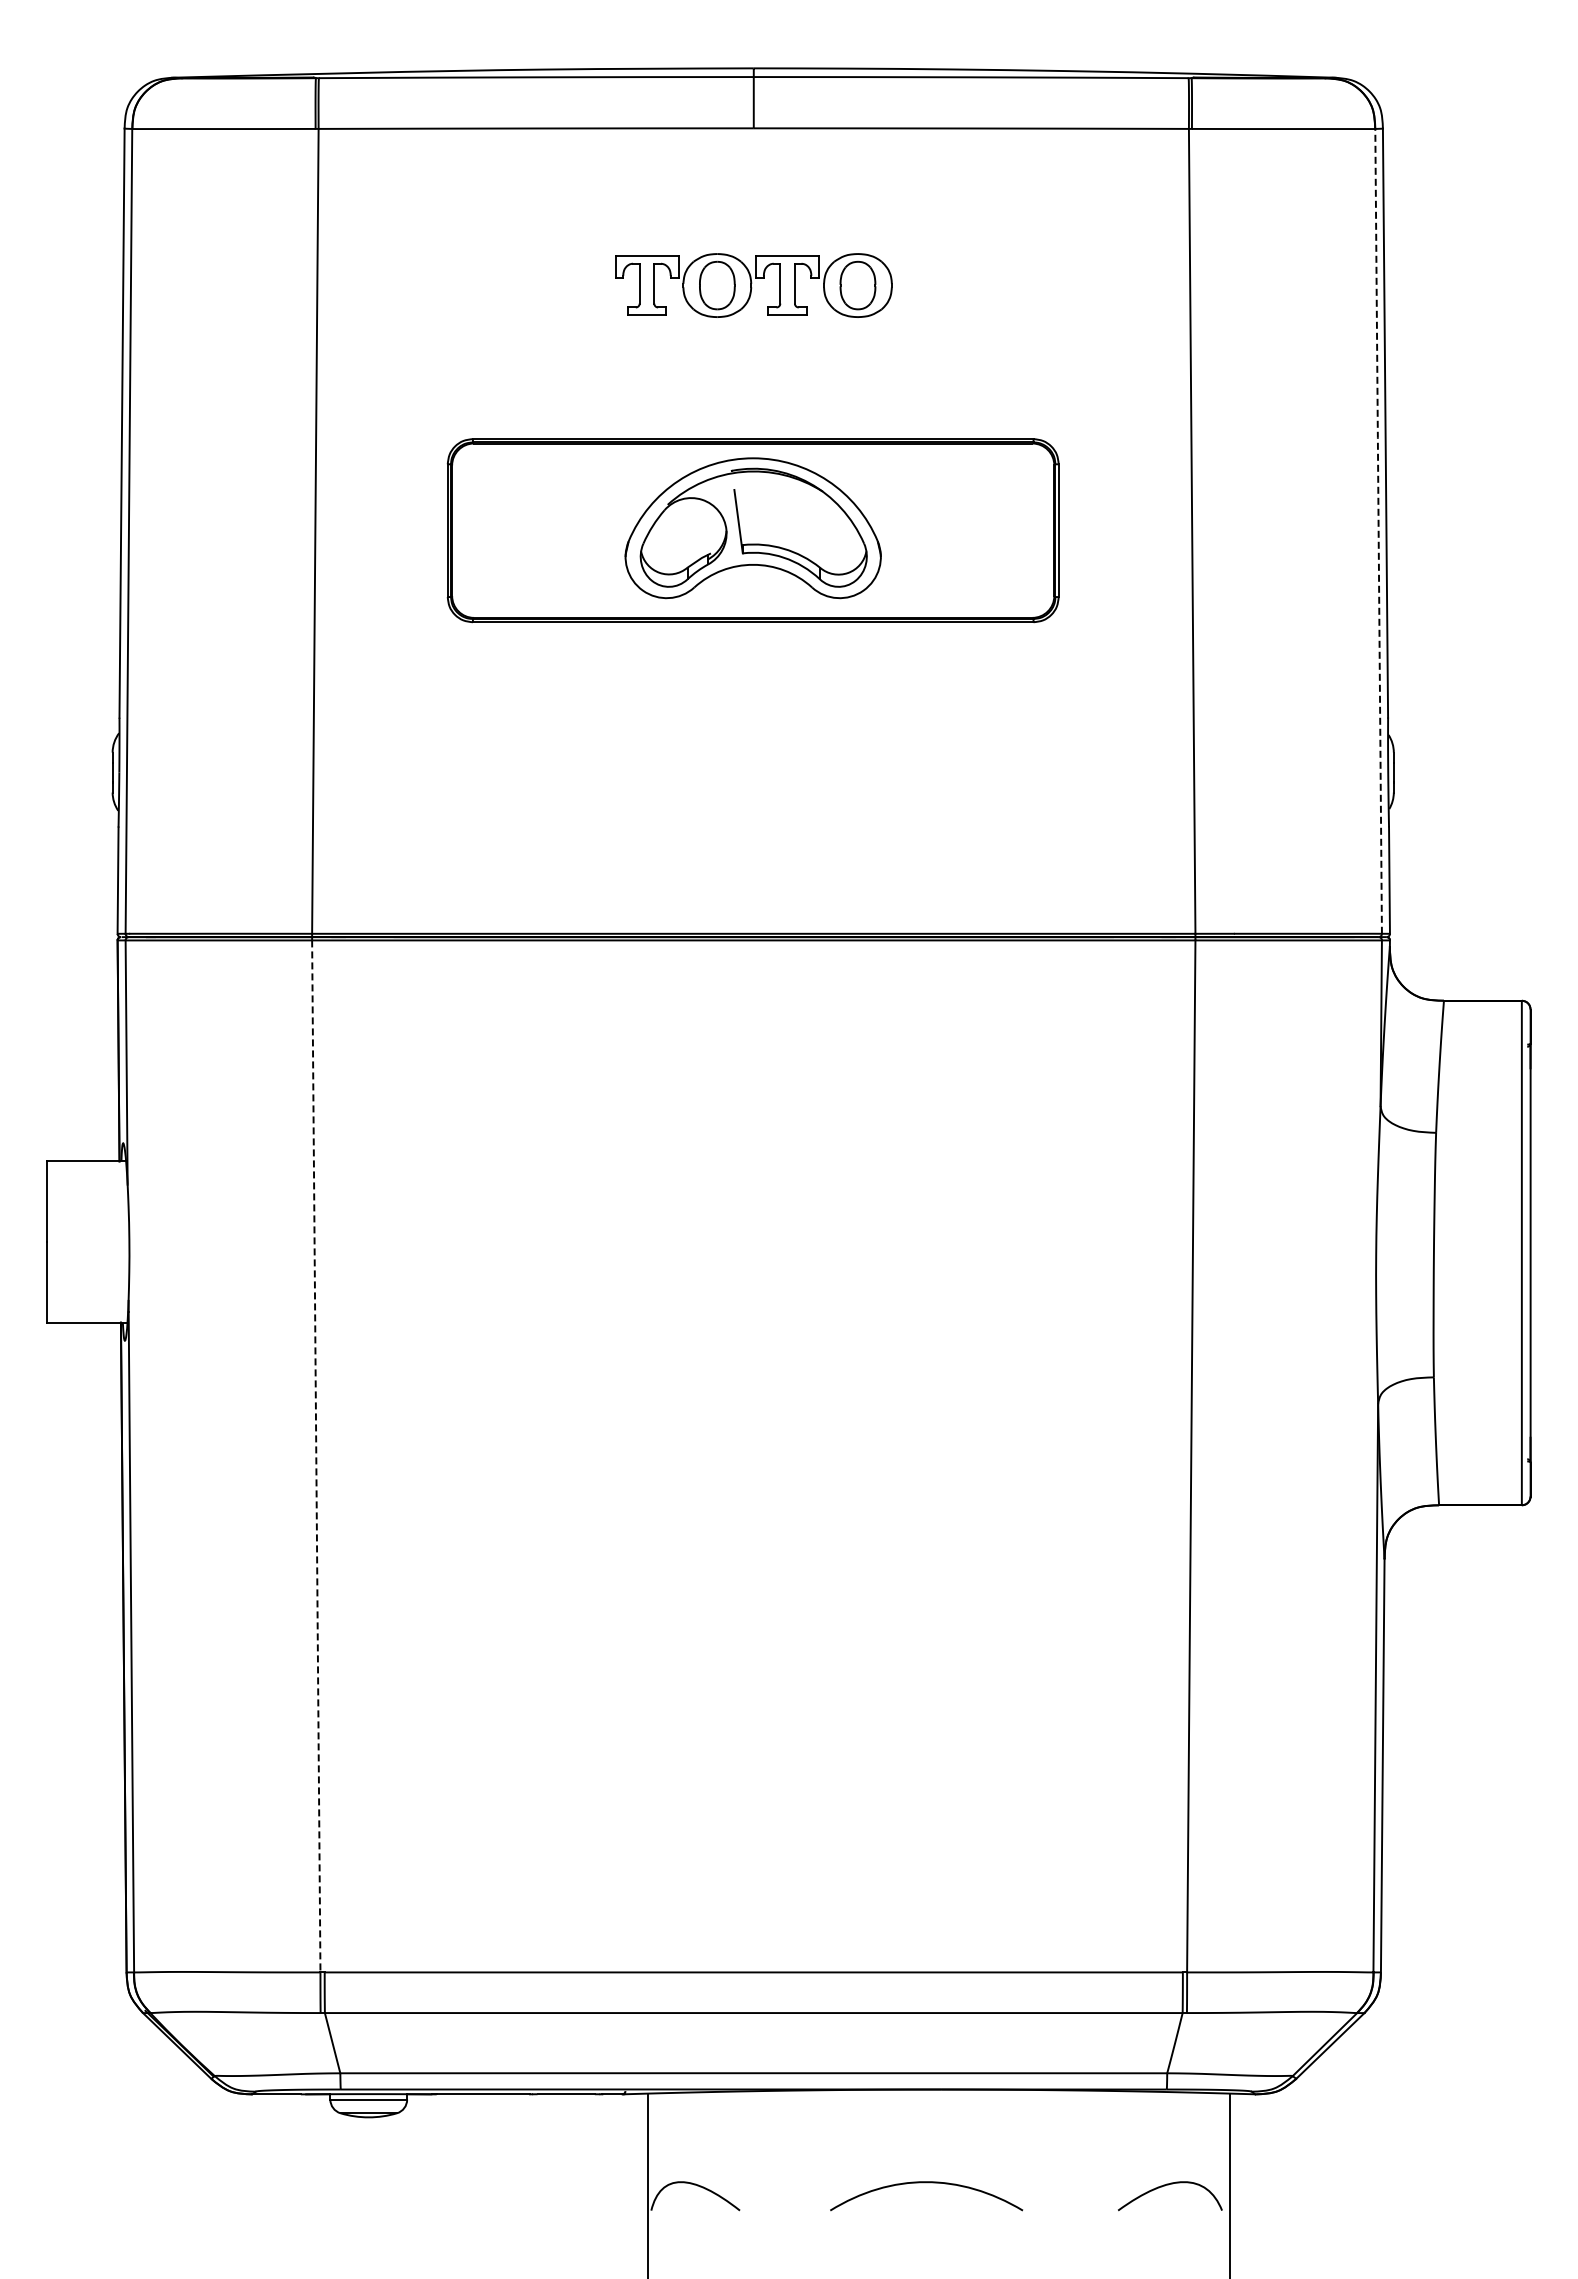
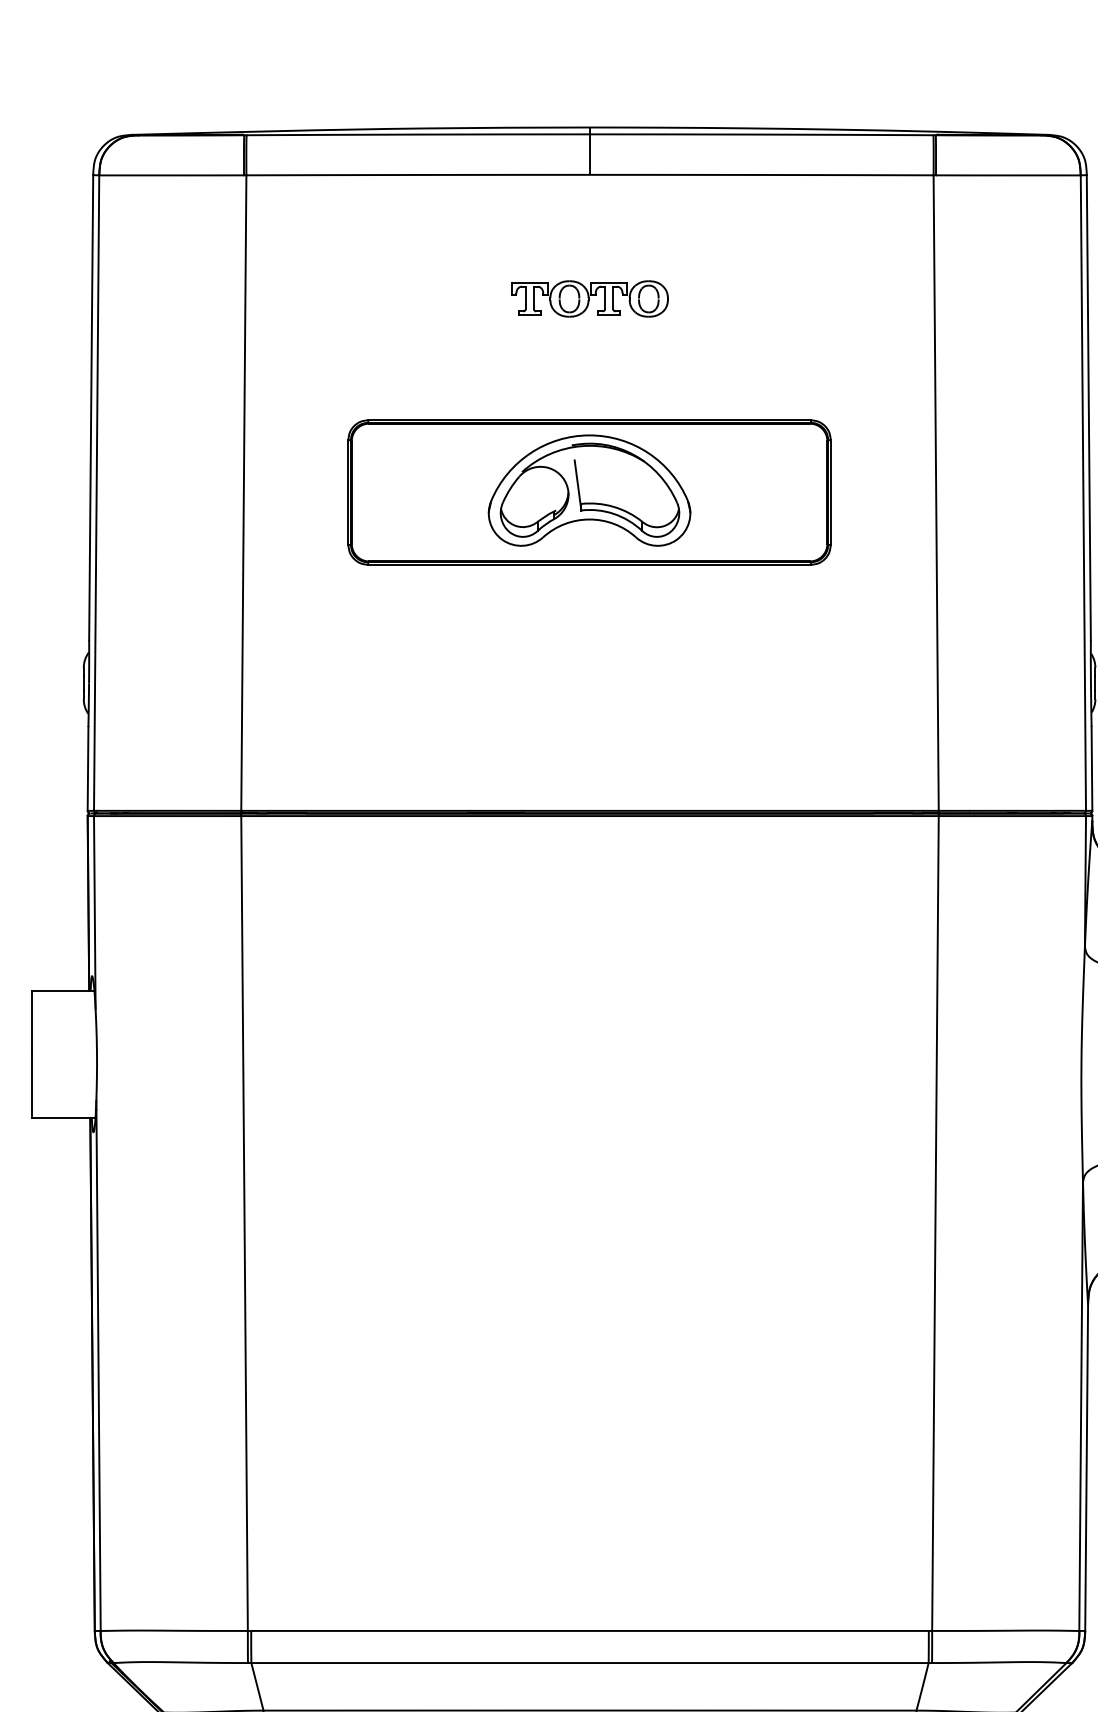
part: (753, 285) -> (589, 298), size x0.71
line: (1378, 530) -> (1083, 492), dashed -> solid
line: (316, 1456) -> (244, 1223), dashed -> solid

